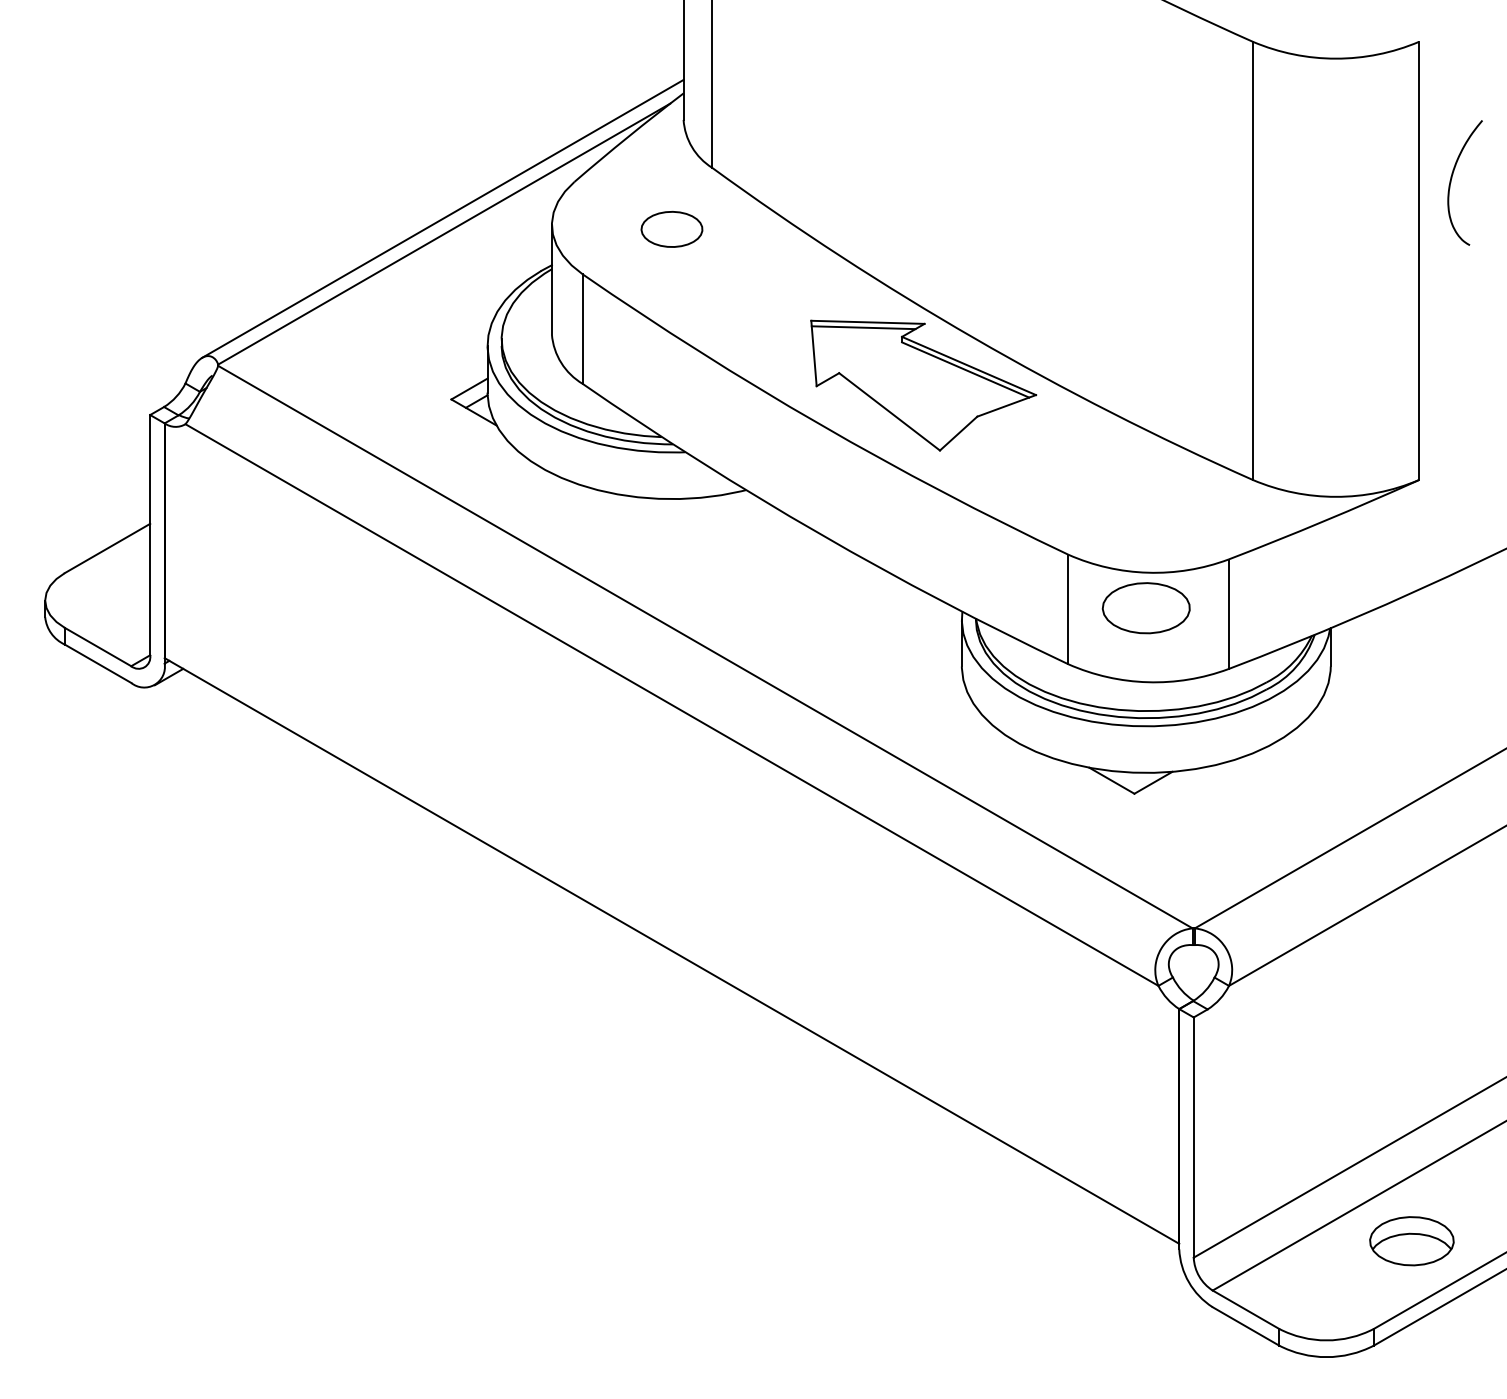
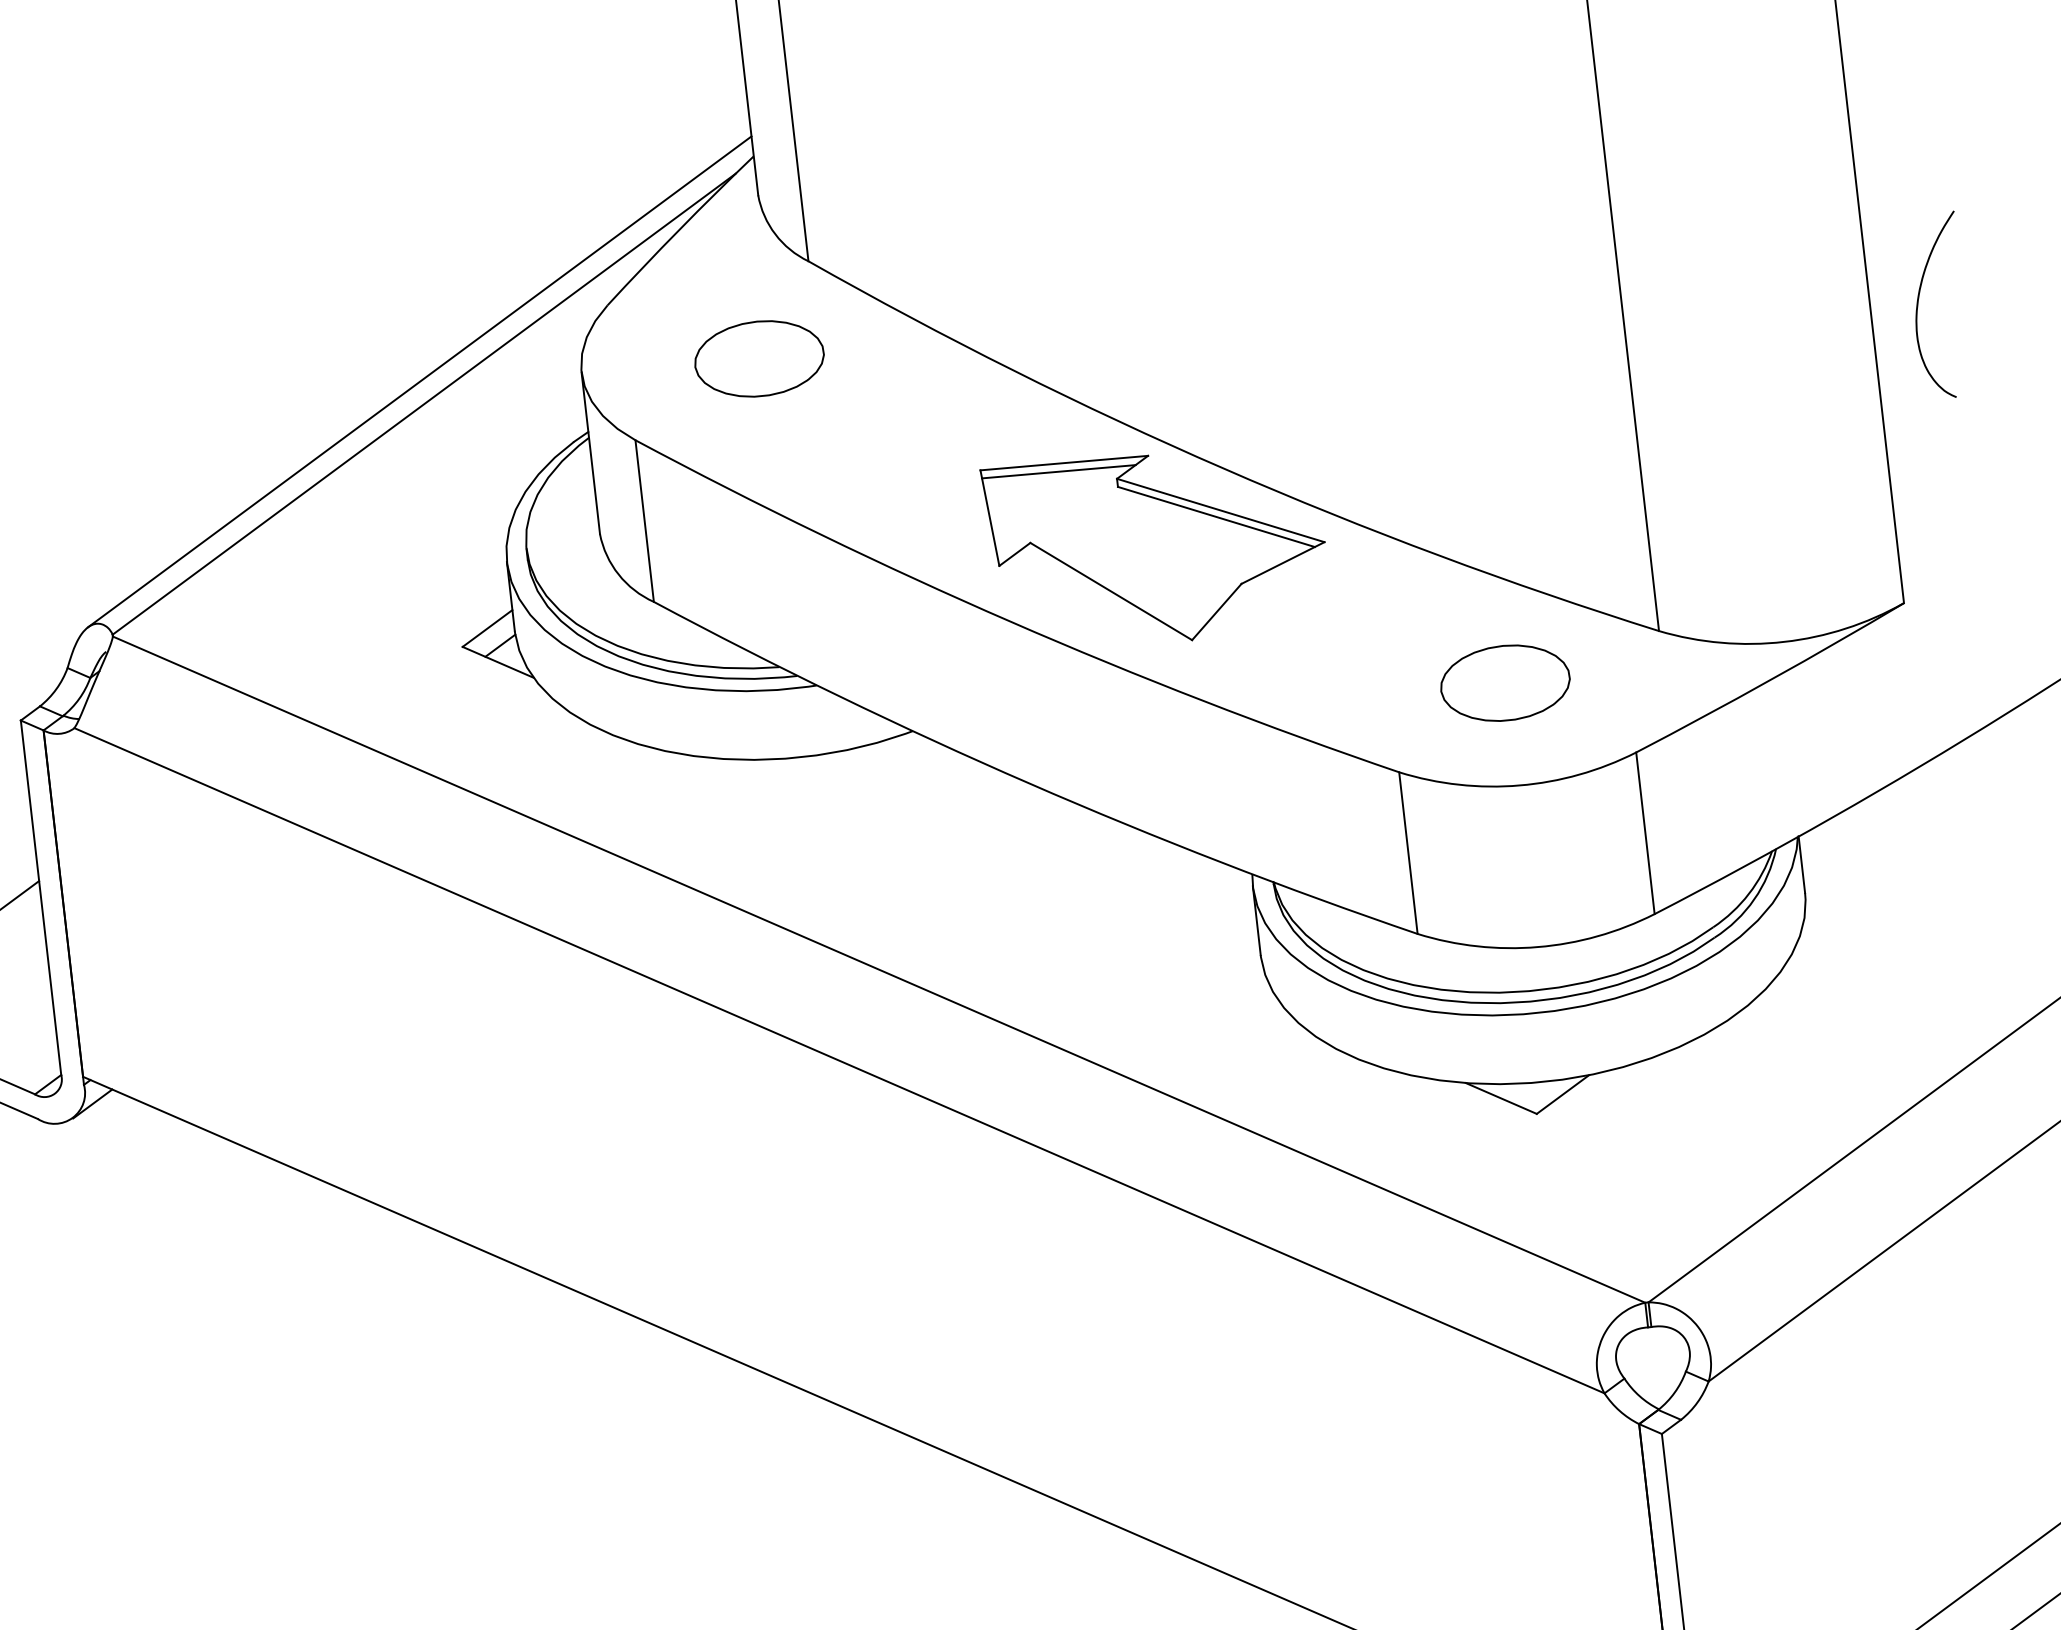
curve: (1452, 178) -> (1919, 301), moved
part: (671, 229) -> (758, 359), size x1.43
part: (1145, 608) -> (1504, 683), moved

